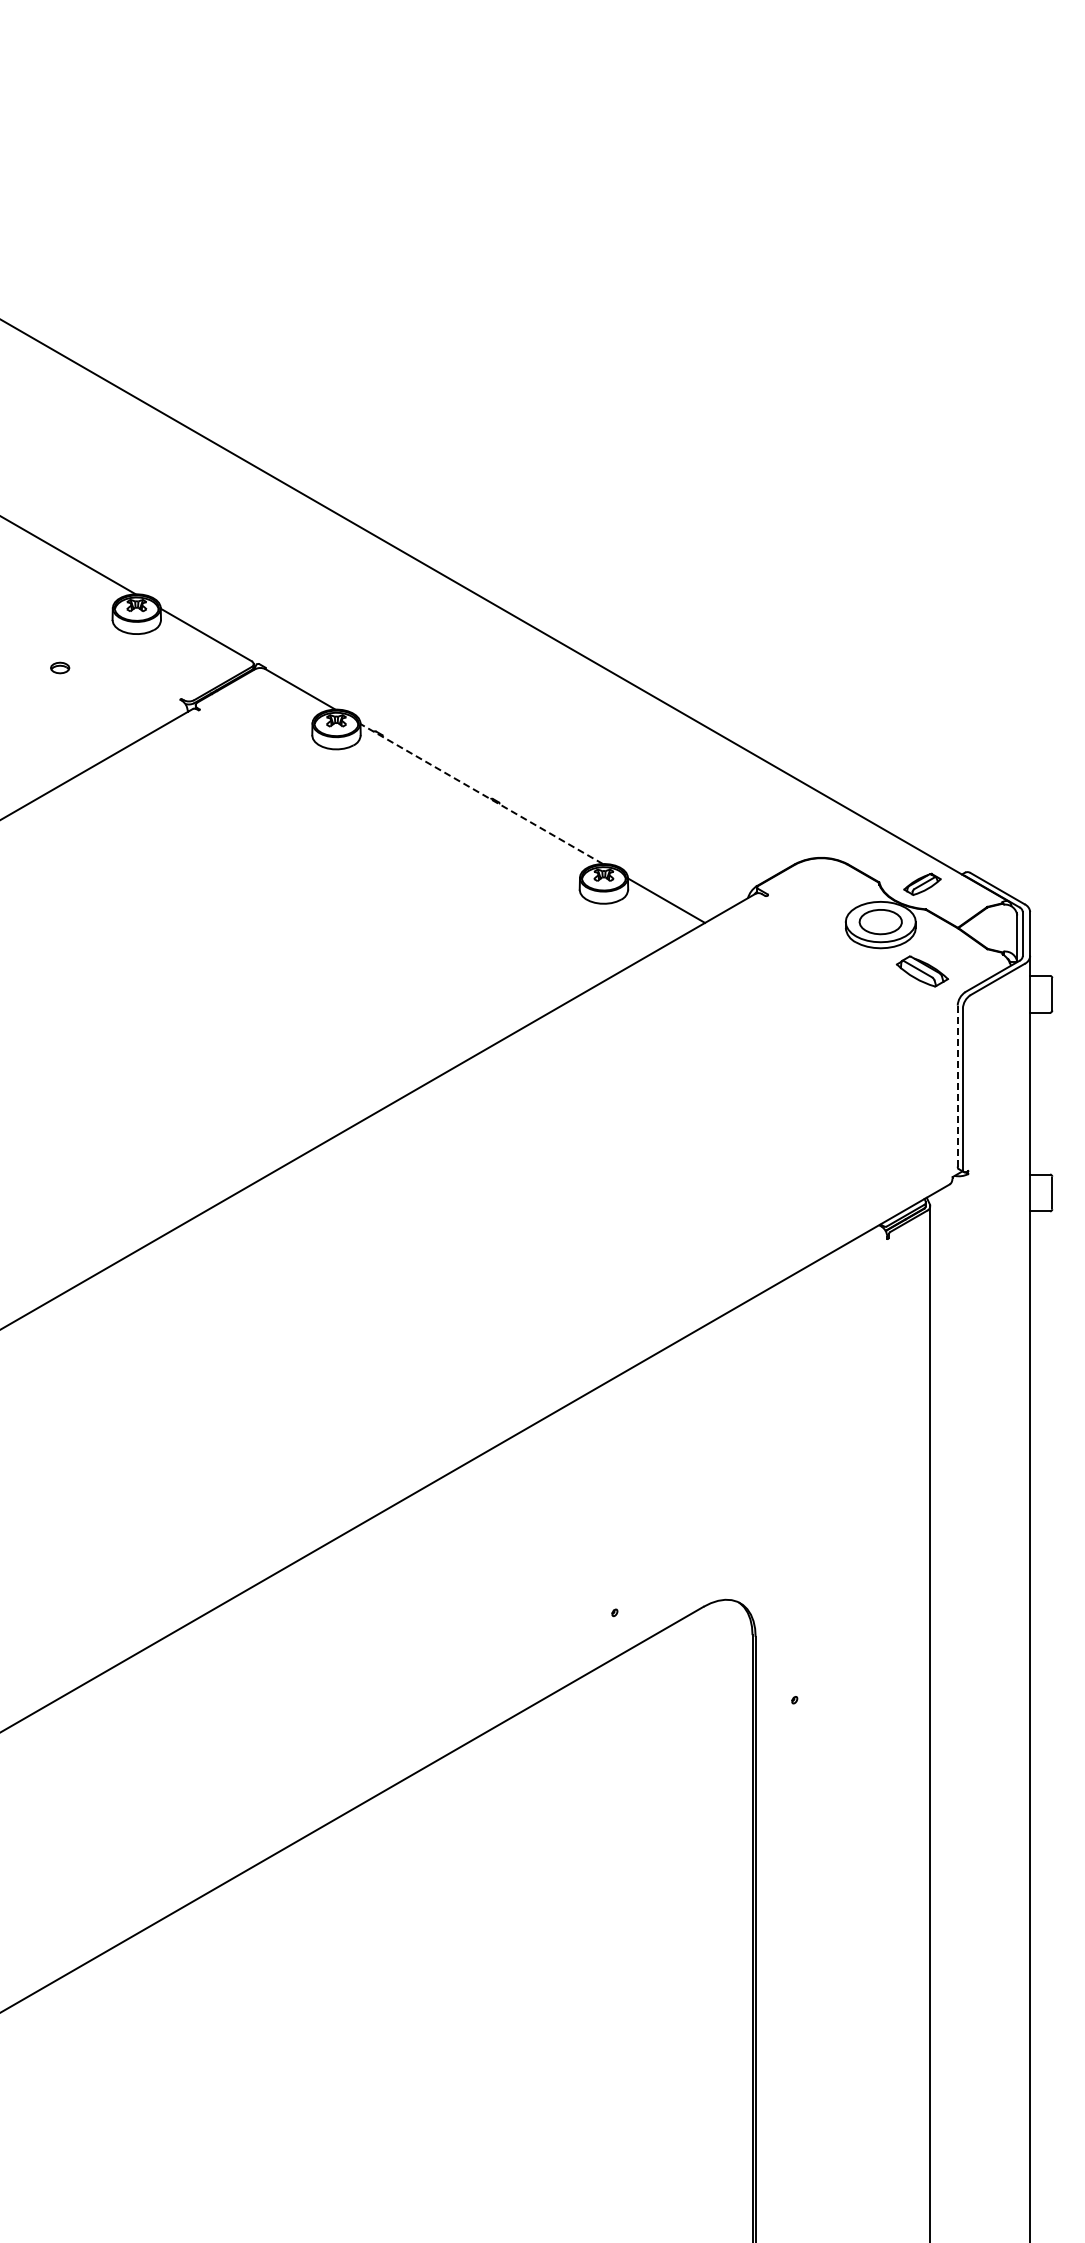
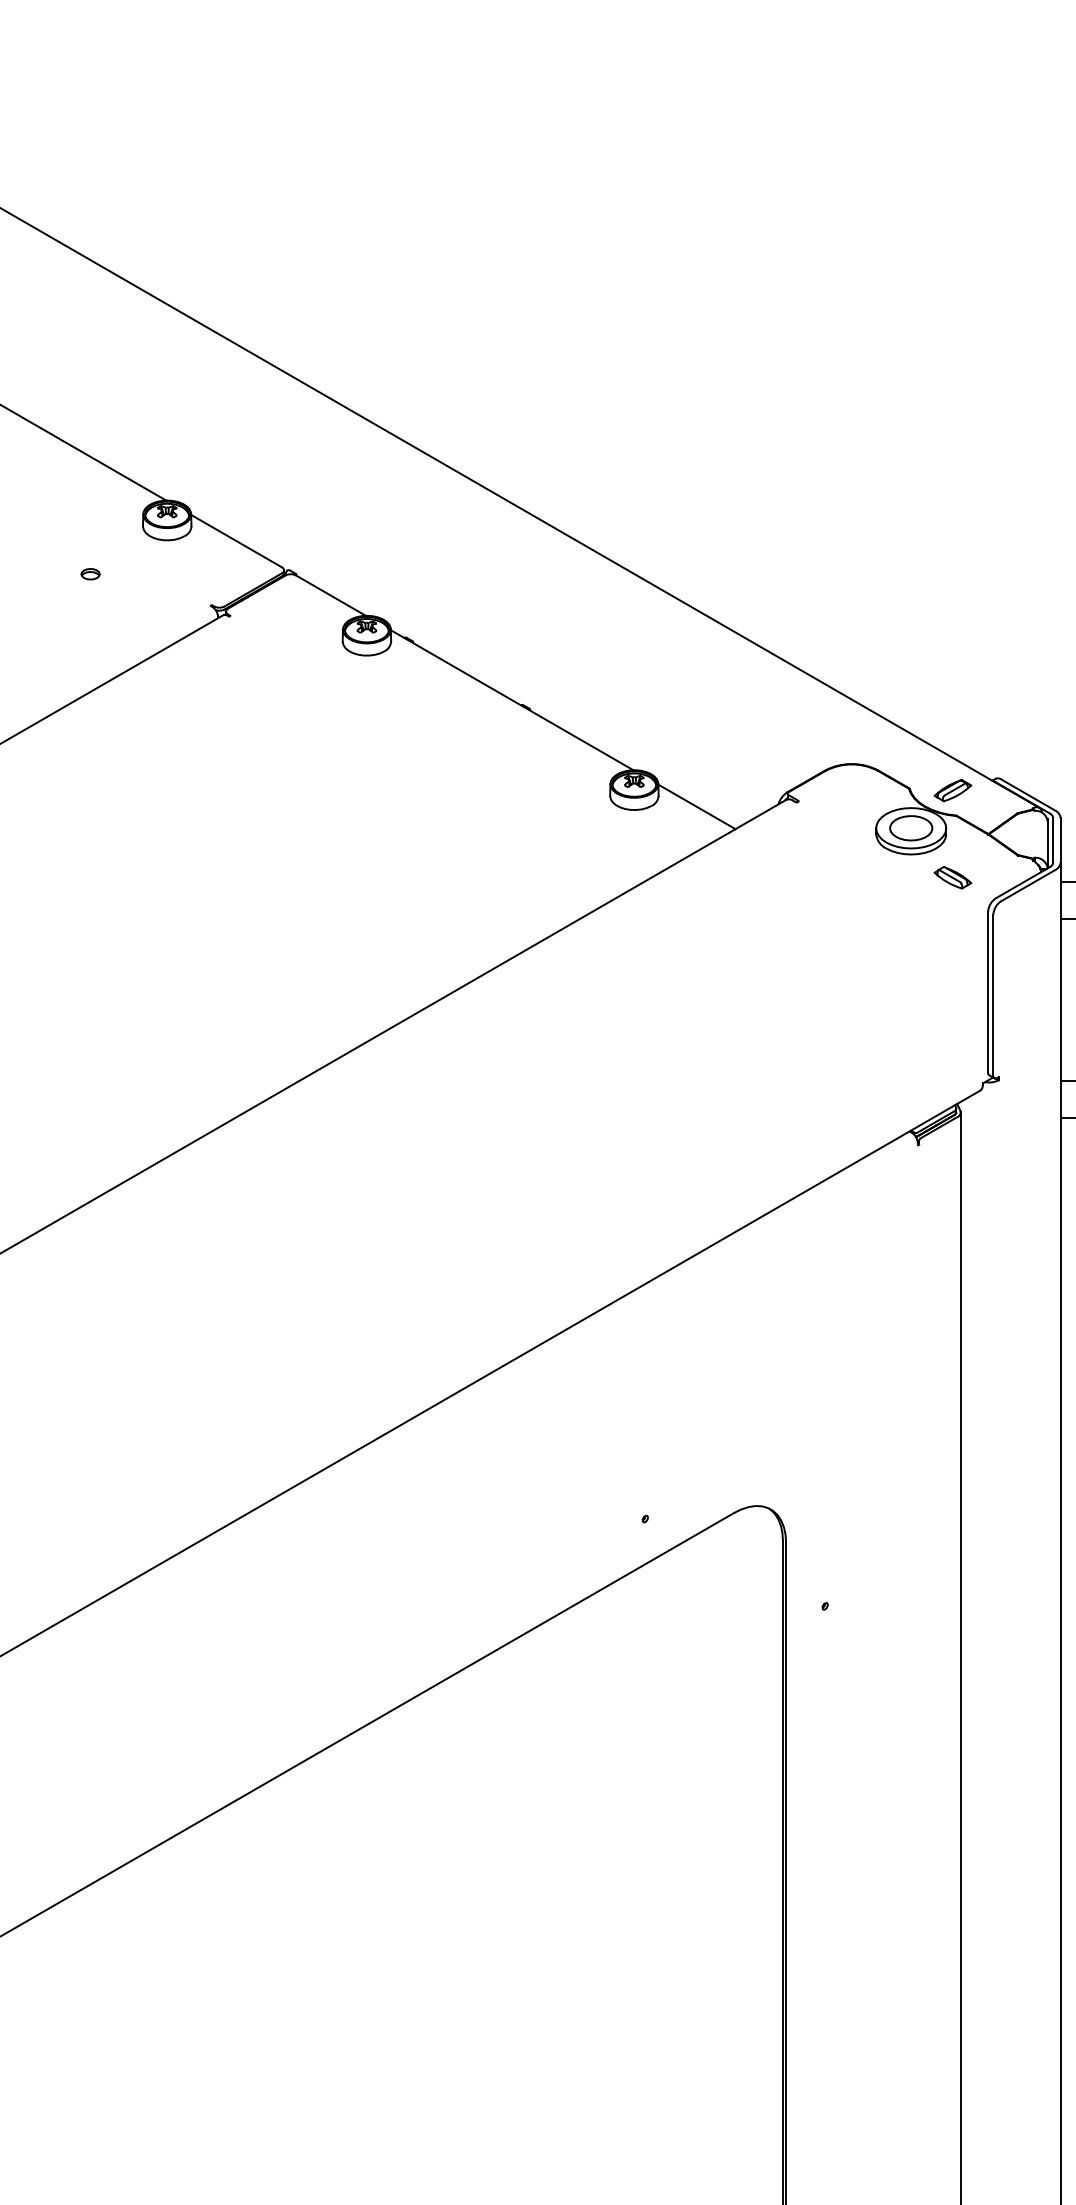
line: (481, 794) -> (511, 700), dashed -> solid
part: (922, 971) -> (952, 877), size x0.71
line: (957, 1086) -> (987, 992), dashed -> solid

